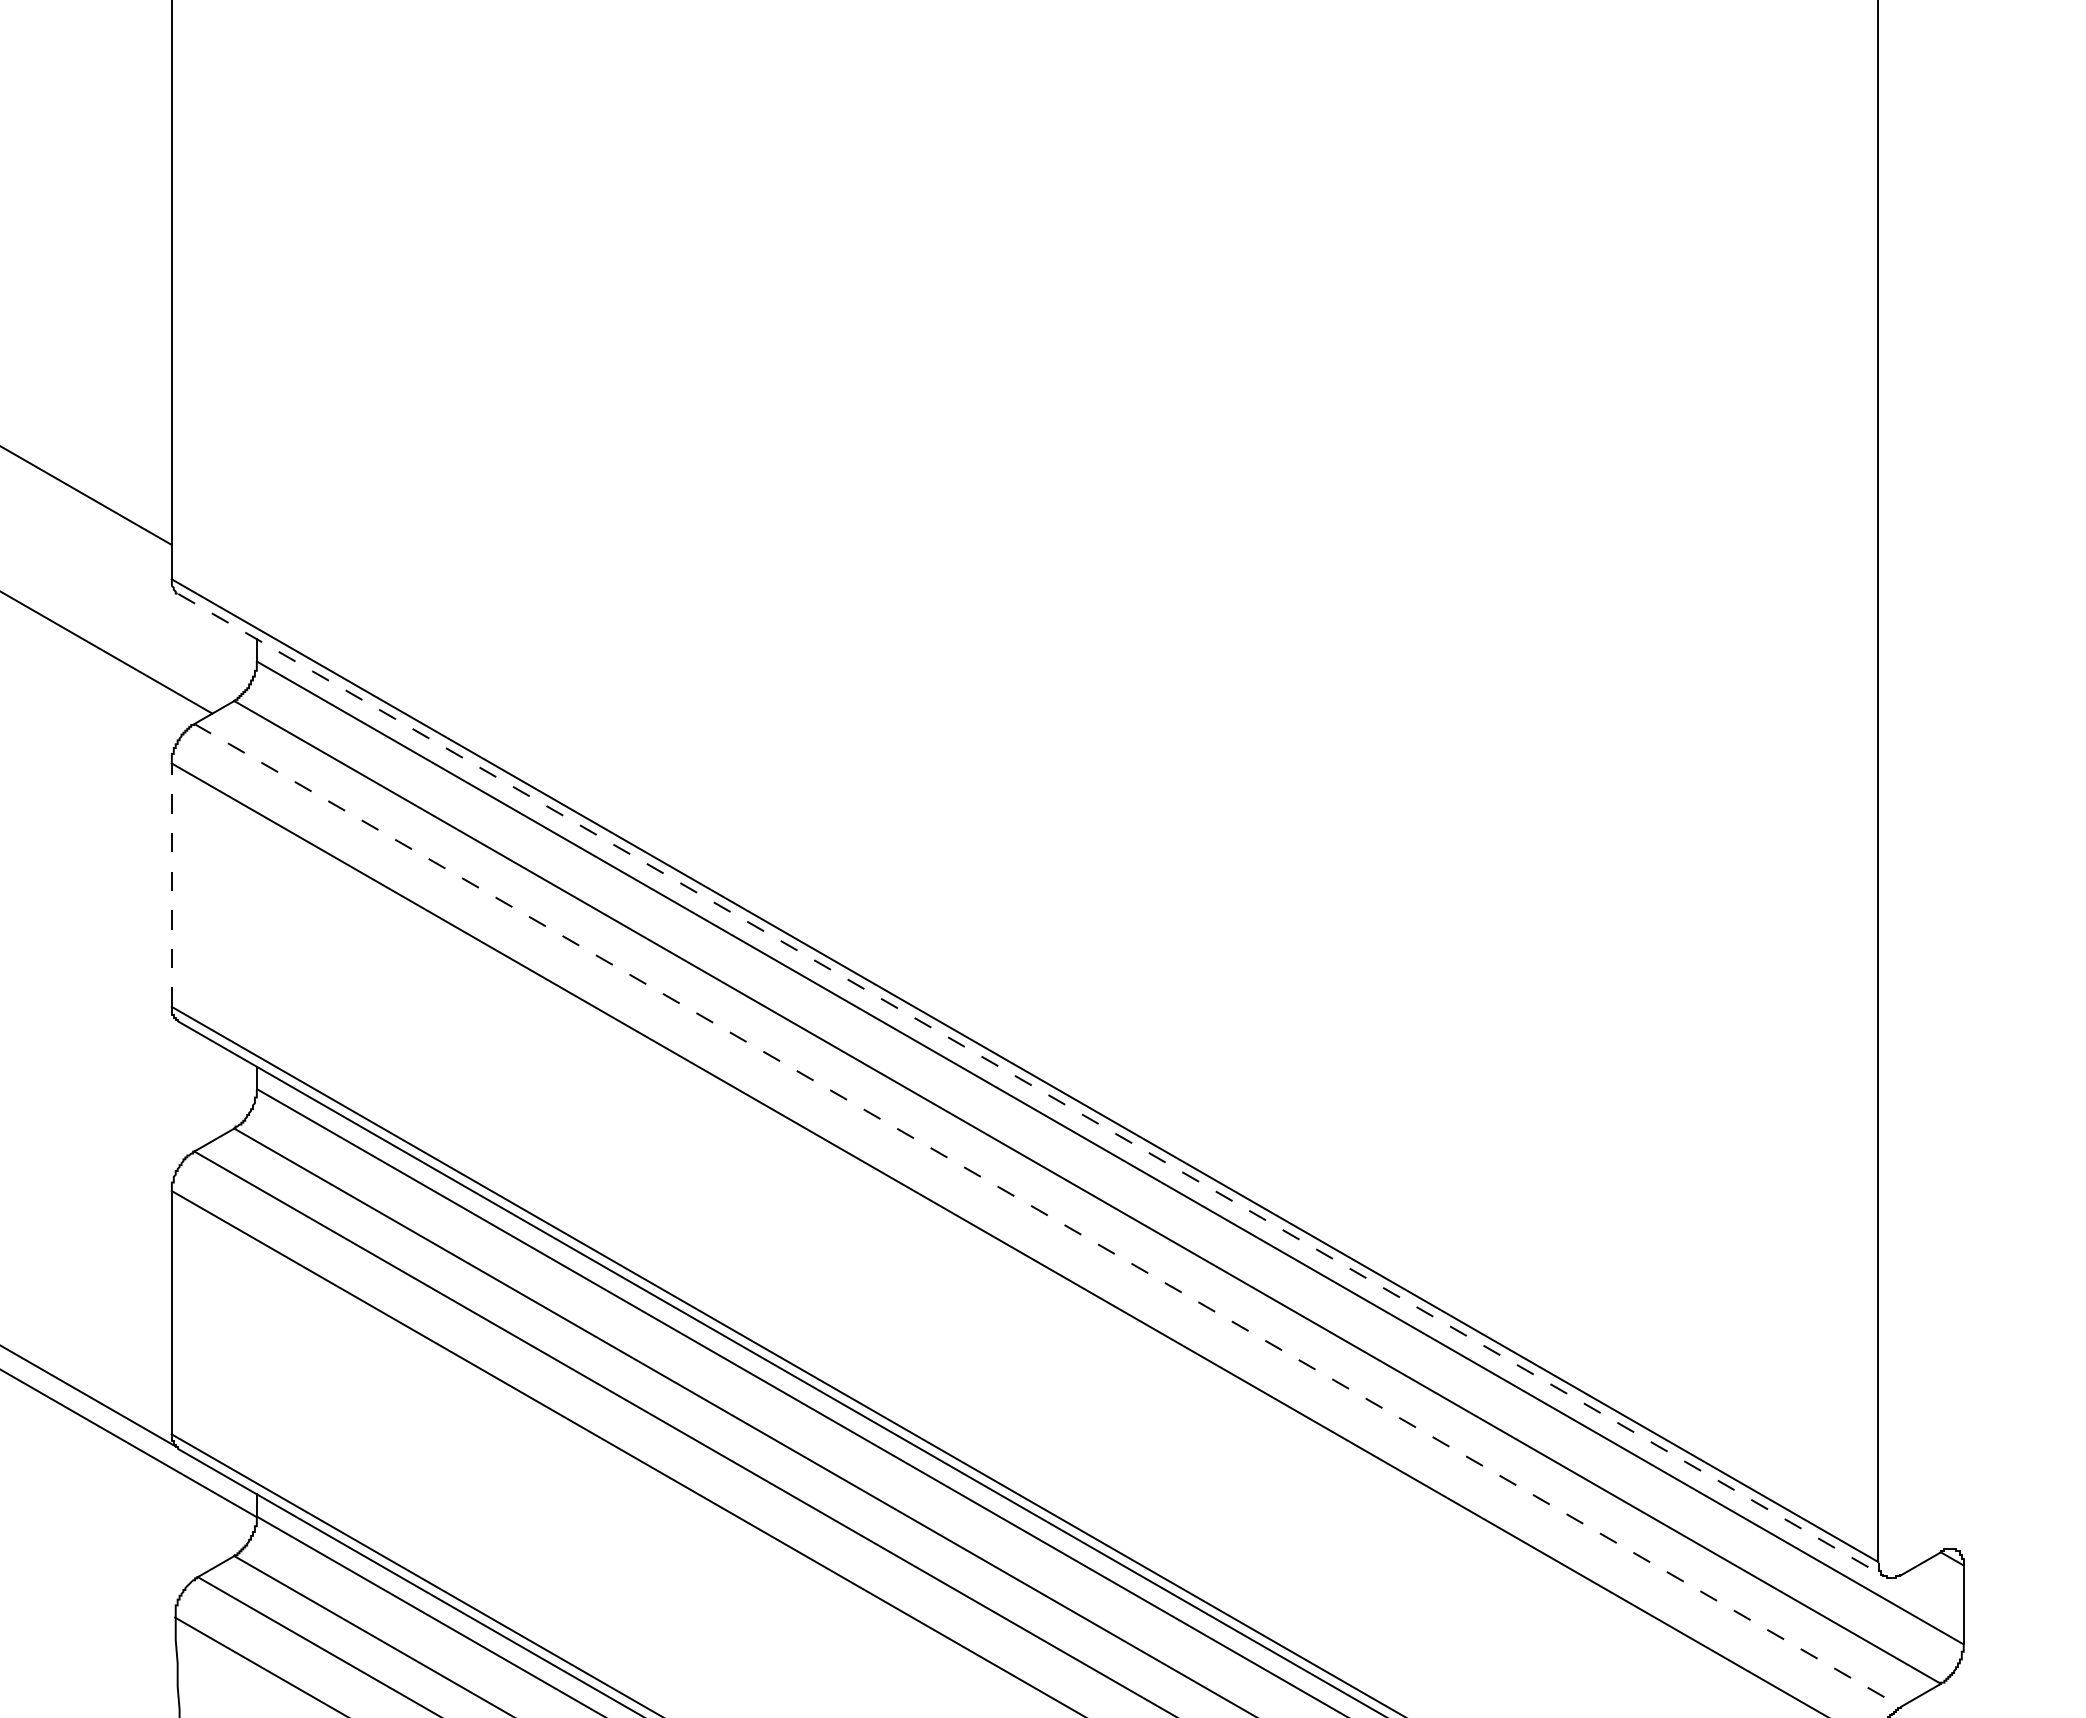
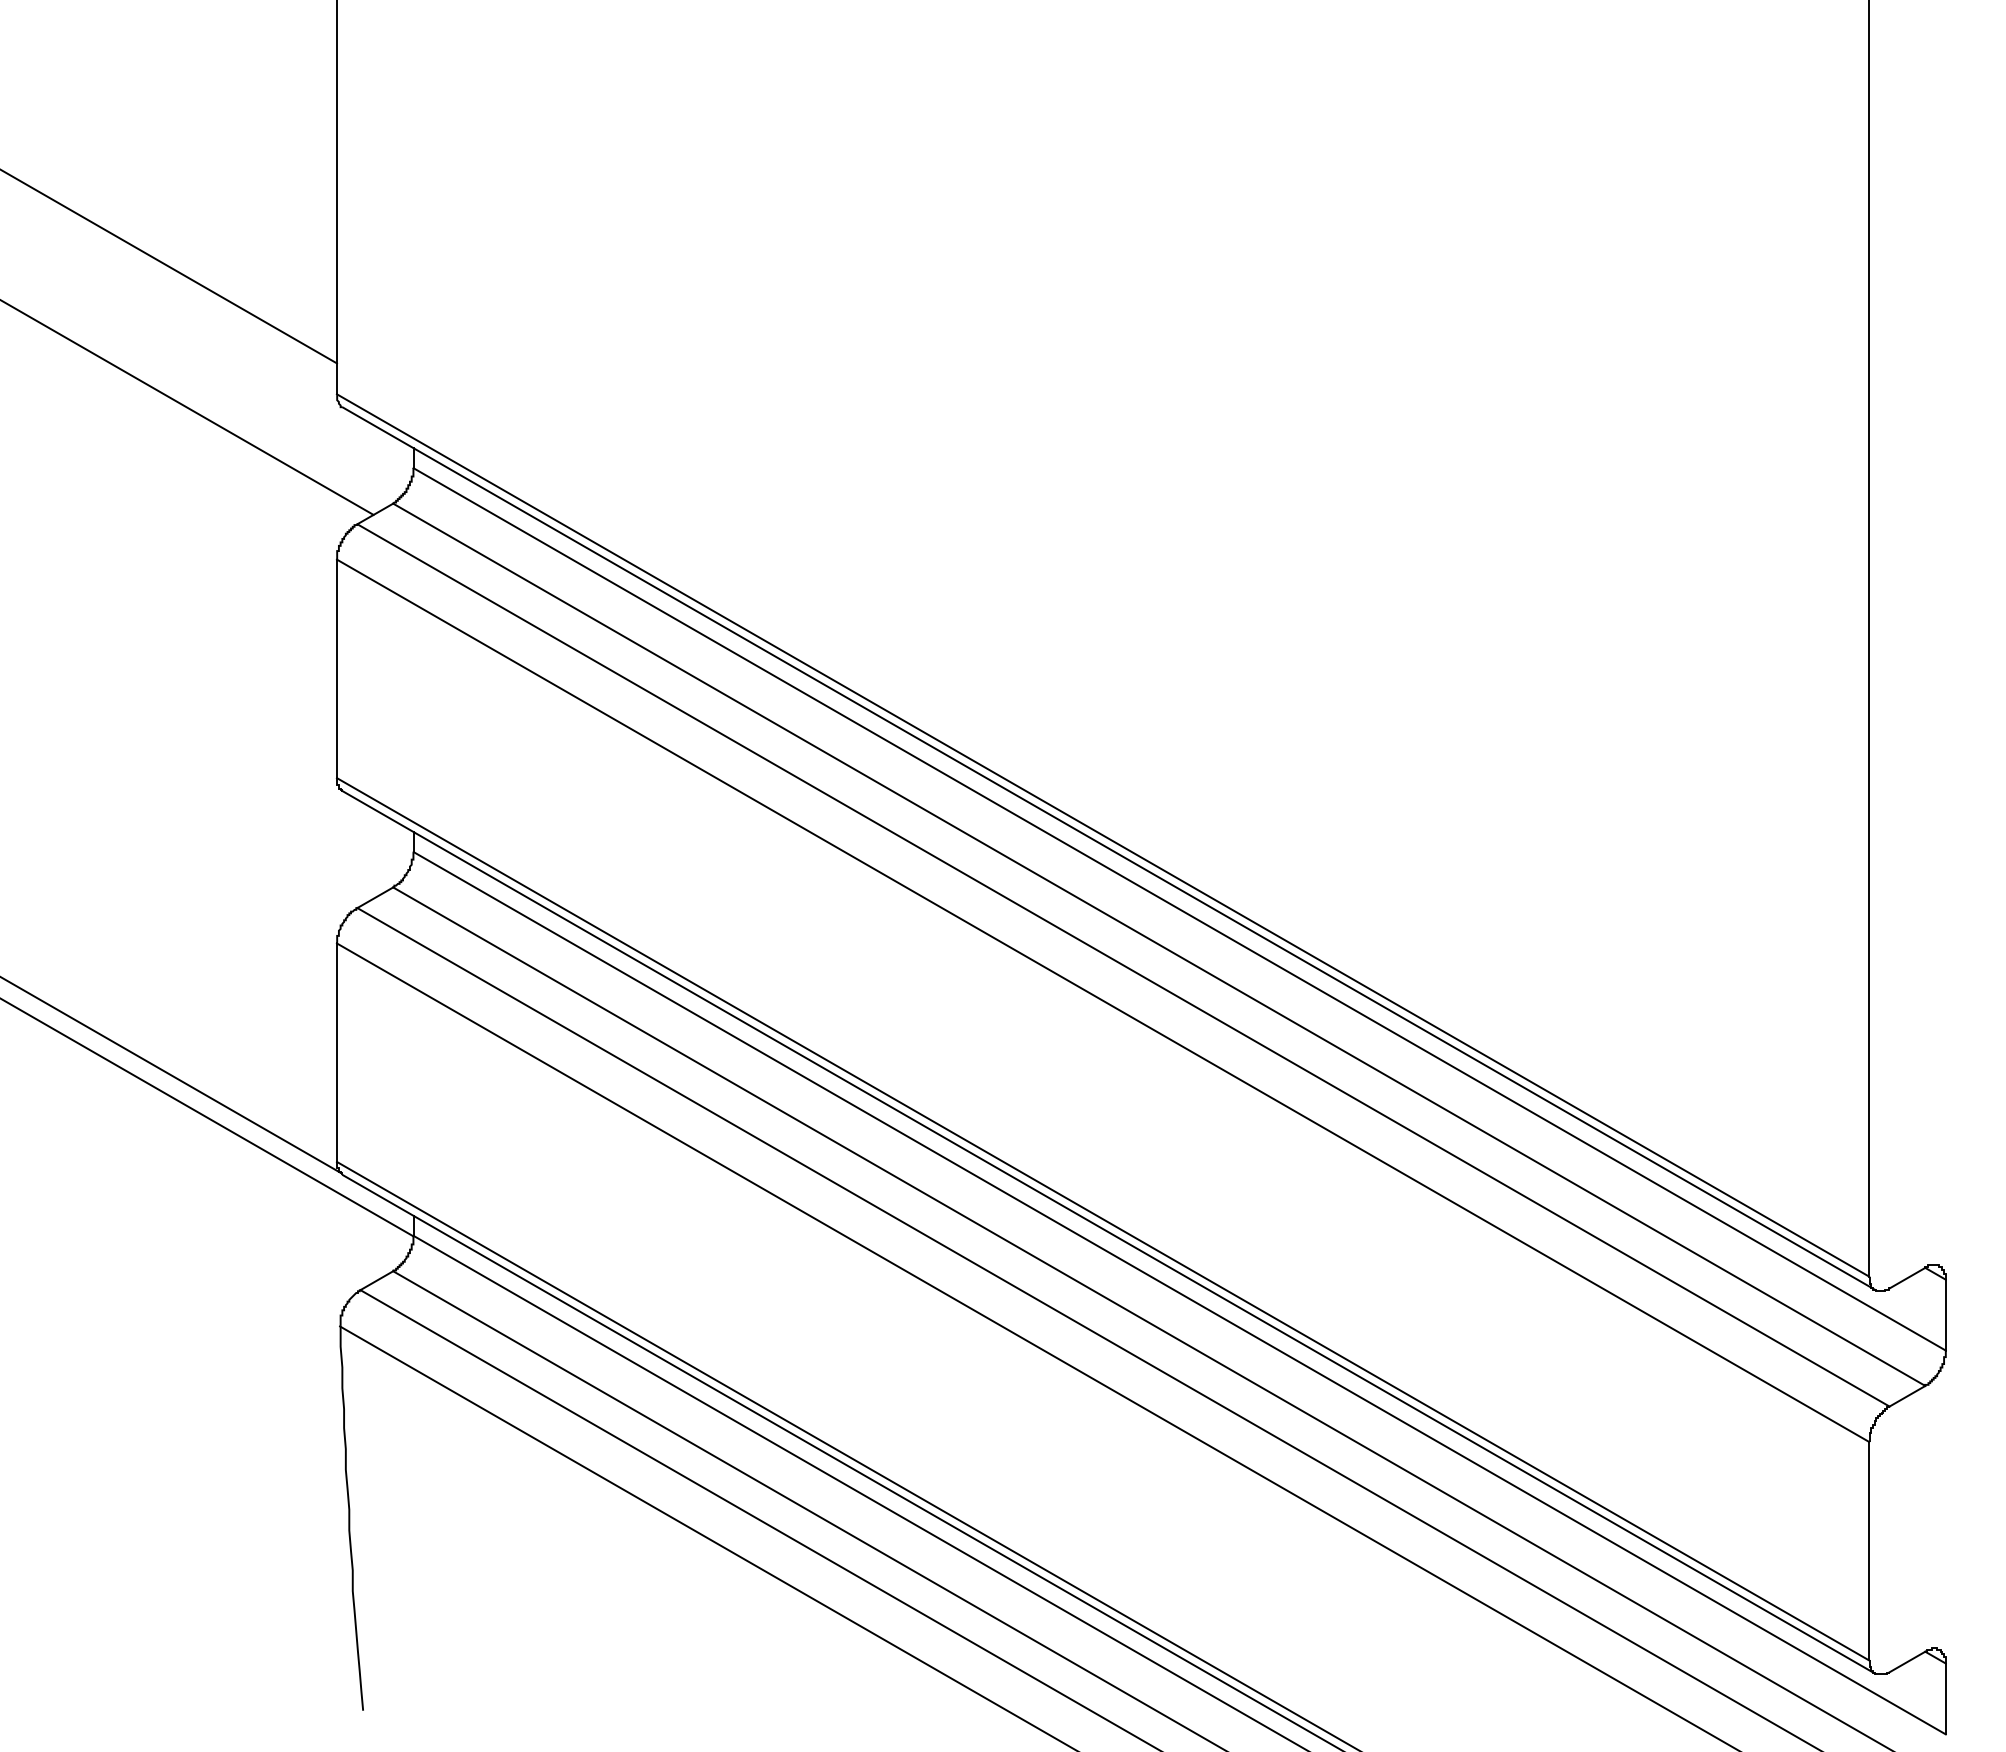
line: (171, 884) -> (336, 668), dashed -> solid
line: (1032, 1085) -> (1109, 848), dashed -> solid
line: (1047, 1215) -> (1123, 965), dashed -> solid

